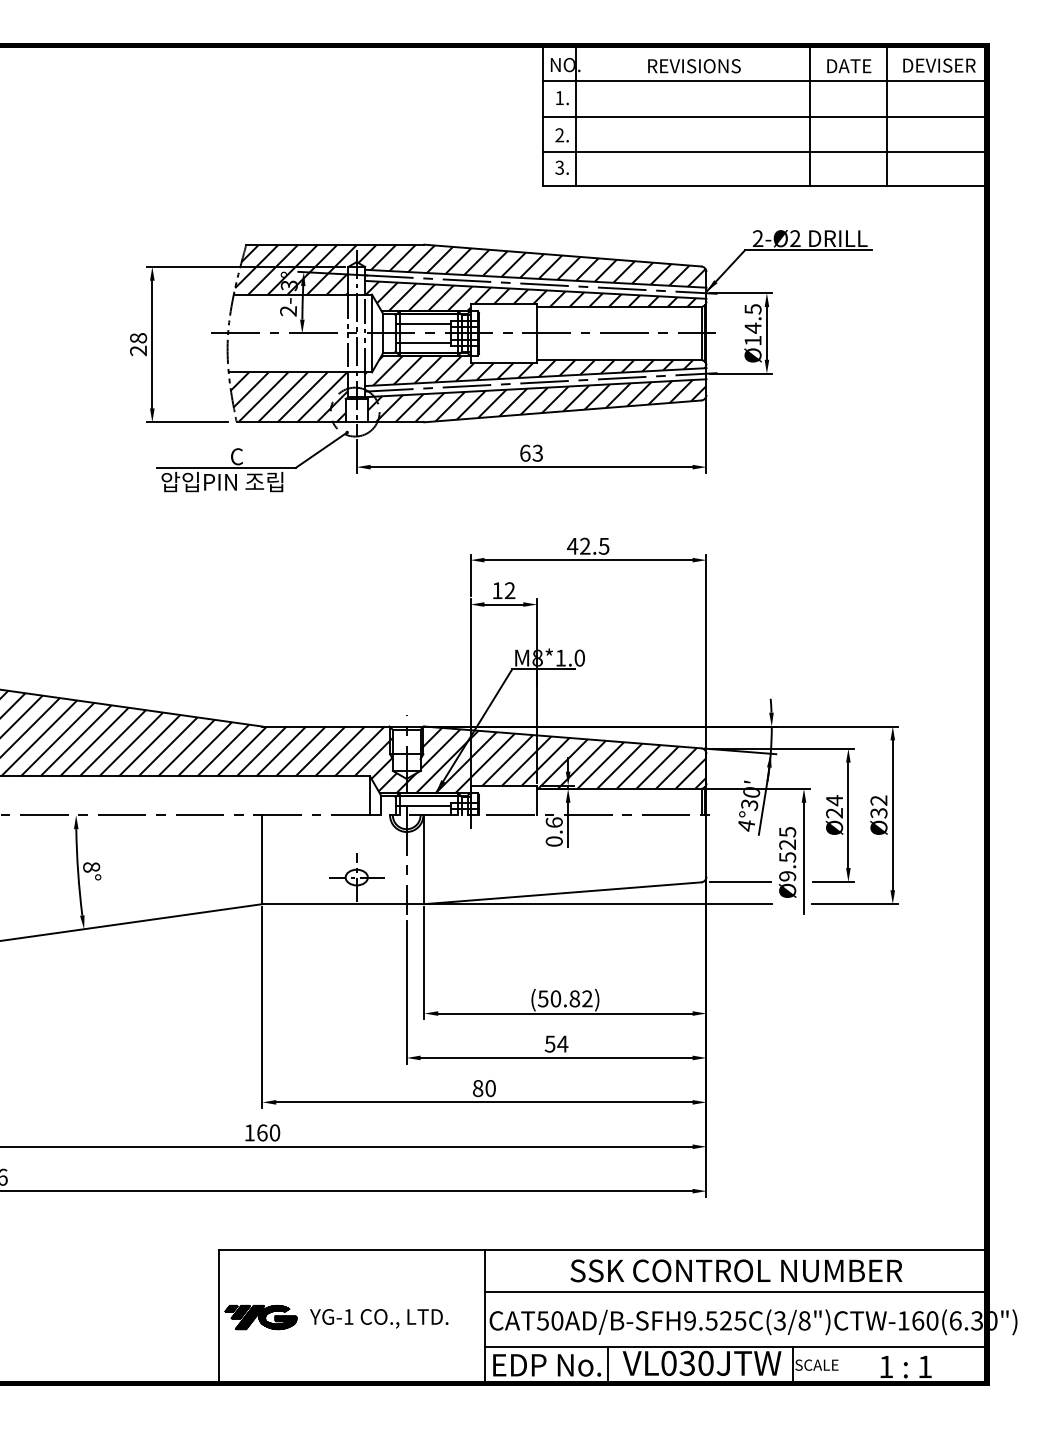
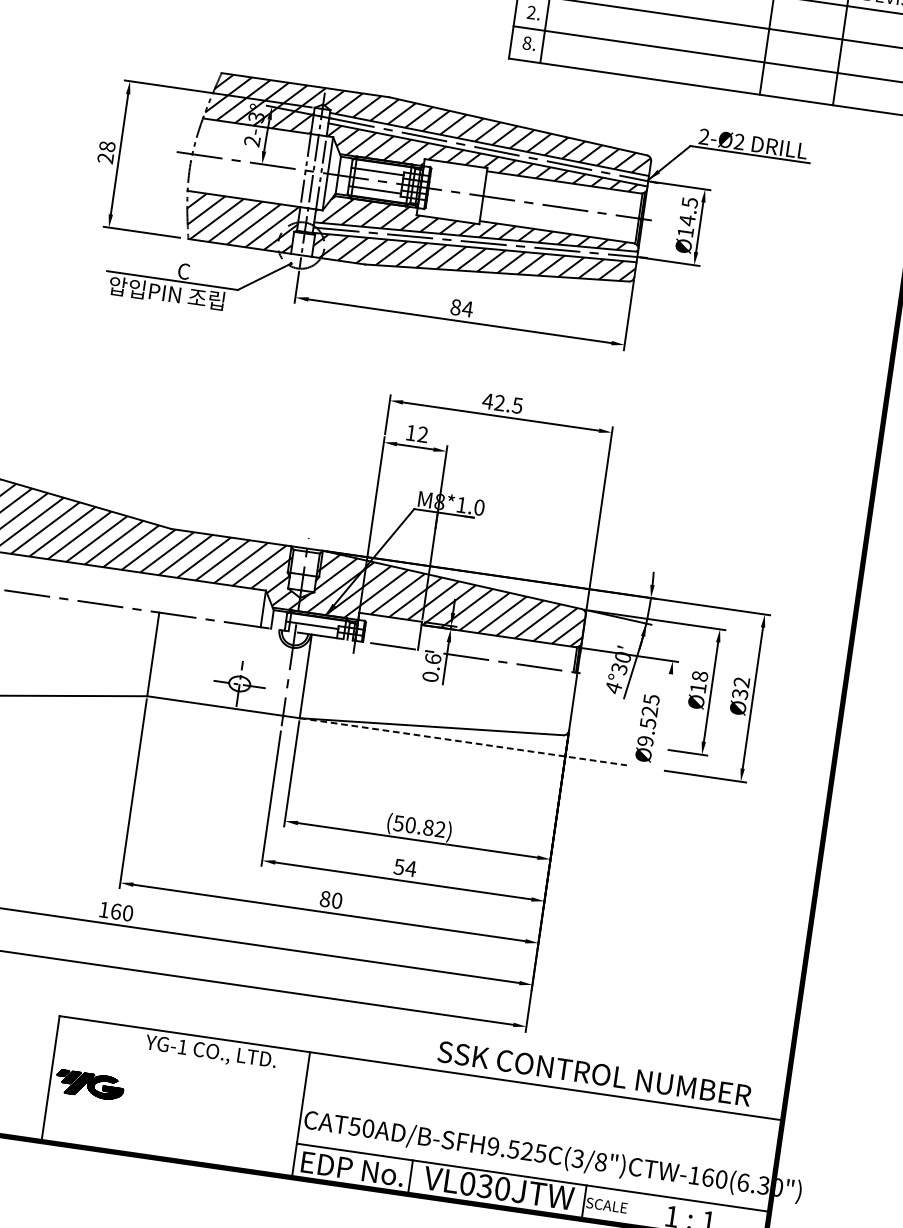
text: (559, 167) -> (526, 42), 3. -> 8.
text: (531, 452) -> (461, 307), 63 -> 84
text: (834, 806) -> (699, 681), Ø24 -> Ø18
line: (803, 858) -> (662, 726), removed
line: (740, 881) -> (600, 739), removed
line: (598, 904) -> (463, 742), solid -> dashed
text: (736, 1270) -> (594, 1073), moved
line: (736, 1291) -> (541, 1125), removed
text: (379, 1318) -> (211, 1052), moved

